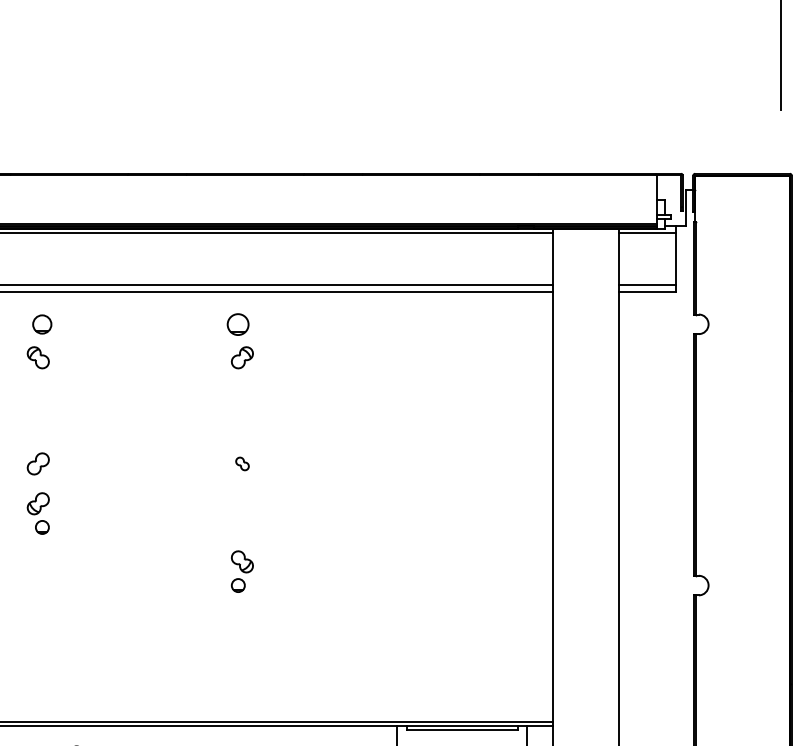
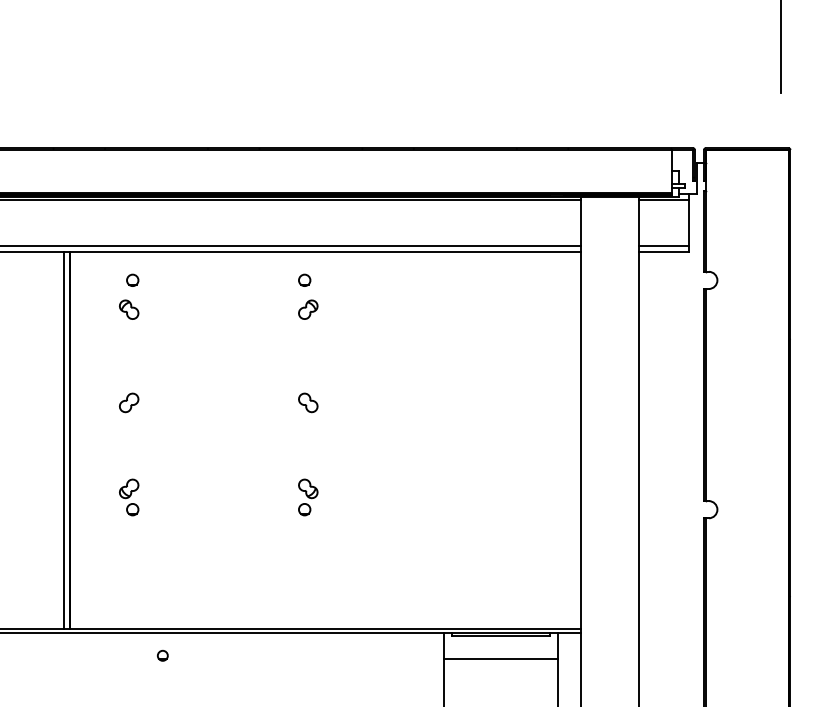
circle: (42, 323) -> (132, 279), size x0.71
circle: (238, 323) -> (304, 279), size x0.62
part: (242, 463) -> (308, 402), size x1.67
part: (38, 513) -> (129, 497), moved

